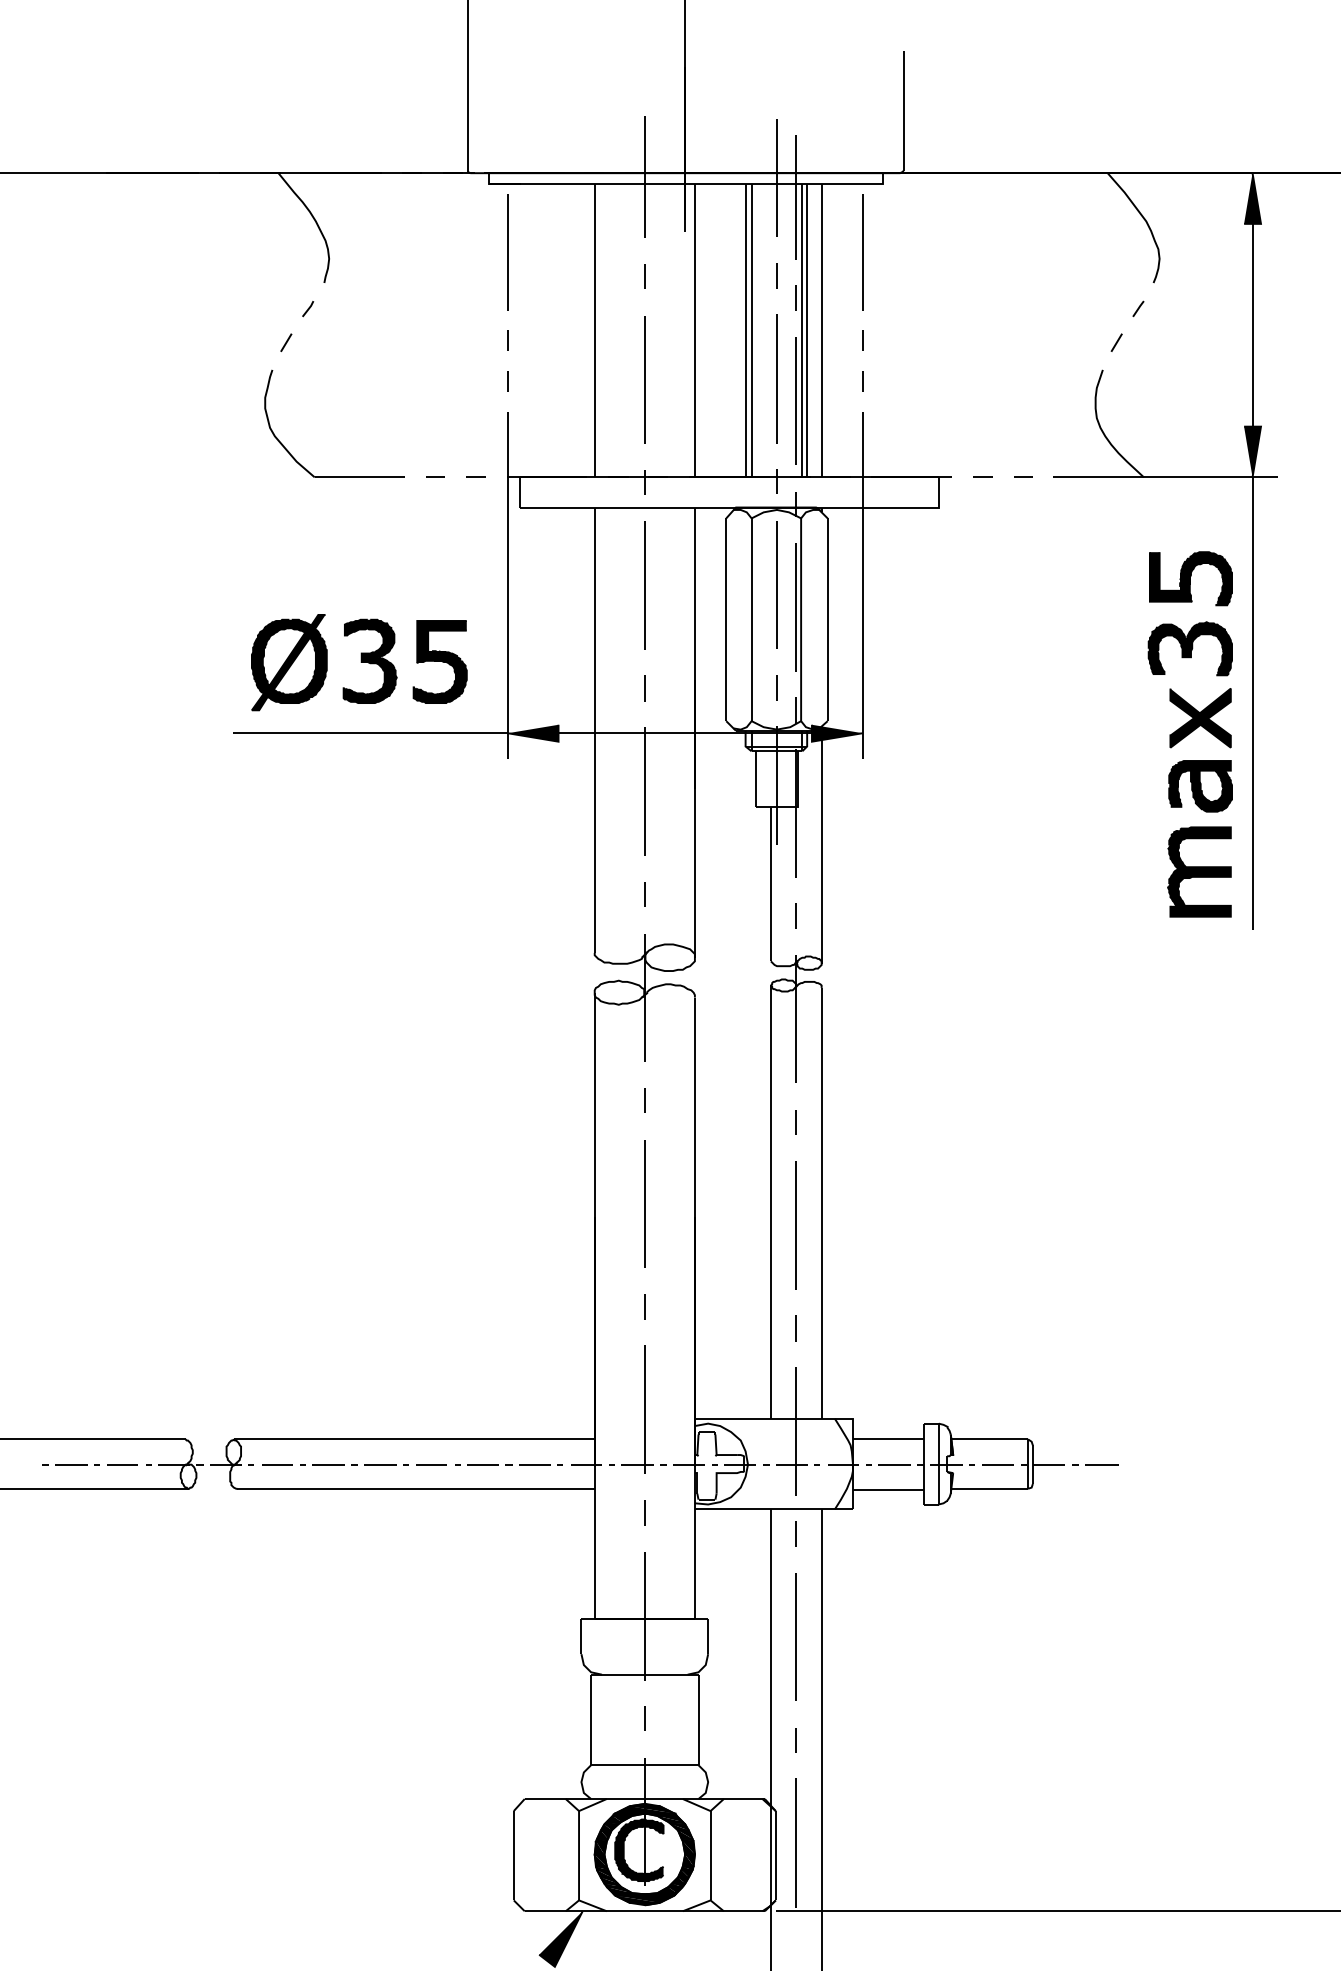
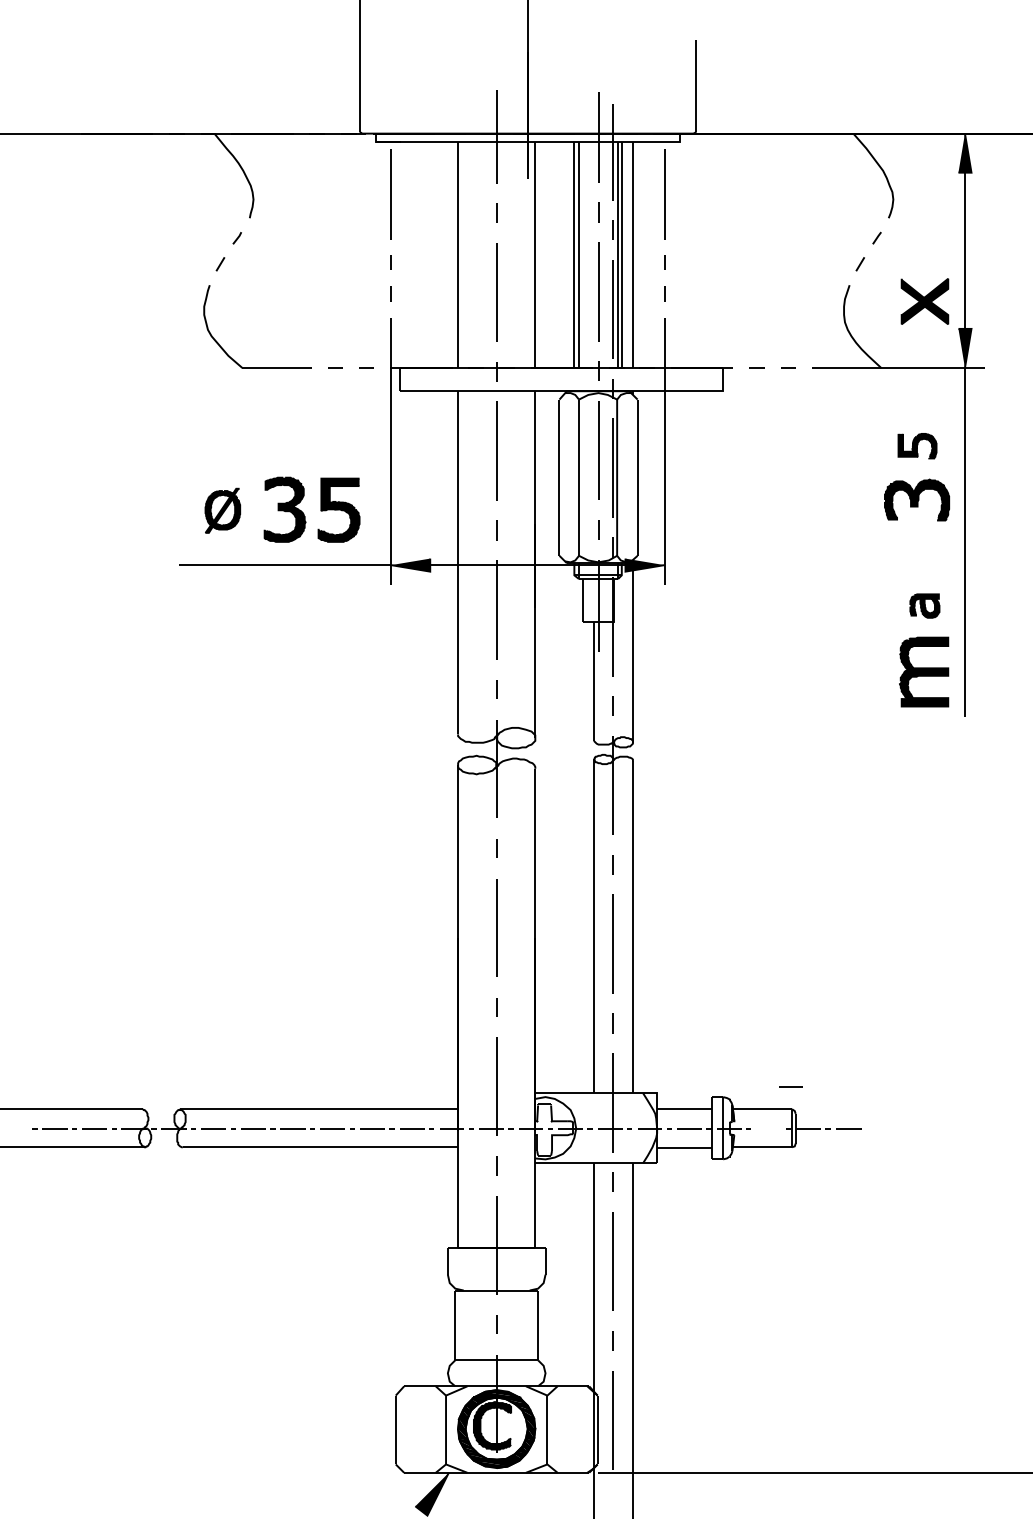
part: (1190, 578) -> (917, 445), size x0.6
part: (289, 662) -> (222, 510), size x0.6
part: (1200, 718) -> (924, 301), moved
part: (1200, 786) -> (924, 606), size x0.6
line: (997, 1464) -> (790, 1086), moved

